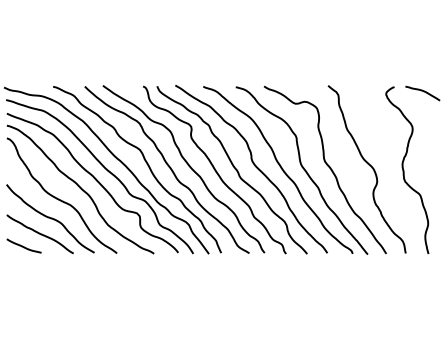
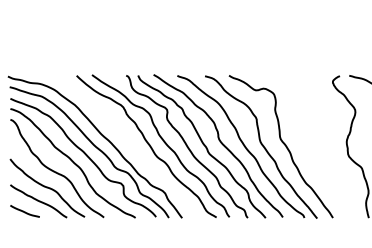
curve: (146, 164) -> (129, 141), removed
curve: (368, 165) -> (317, 142), removed

